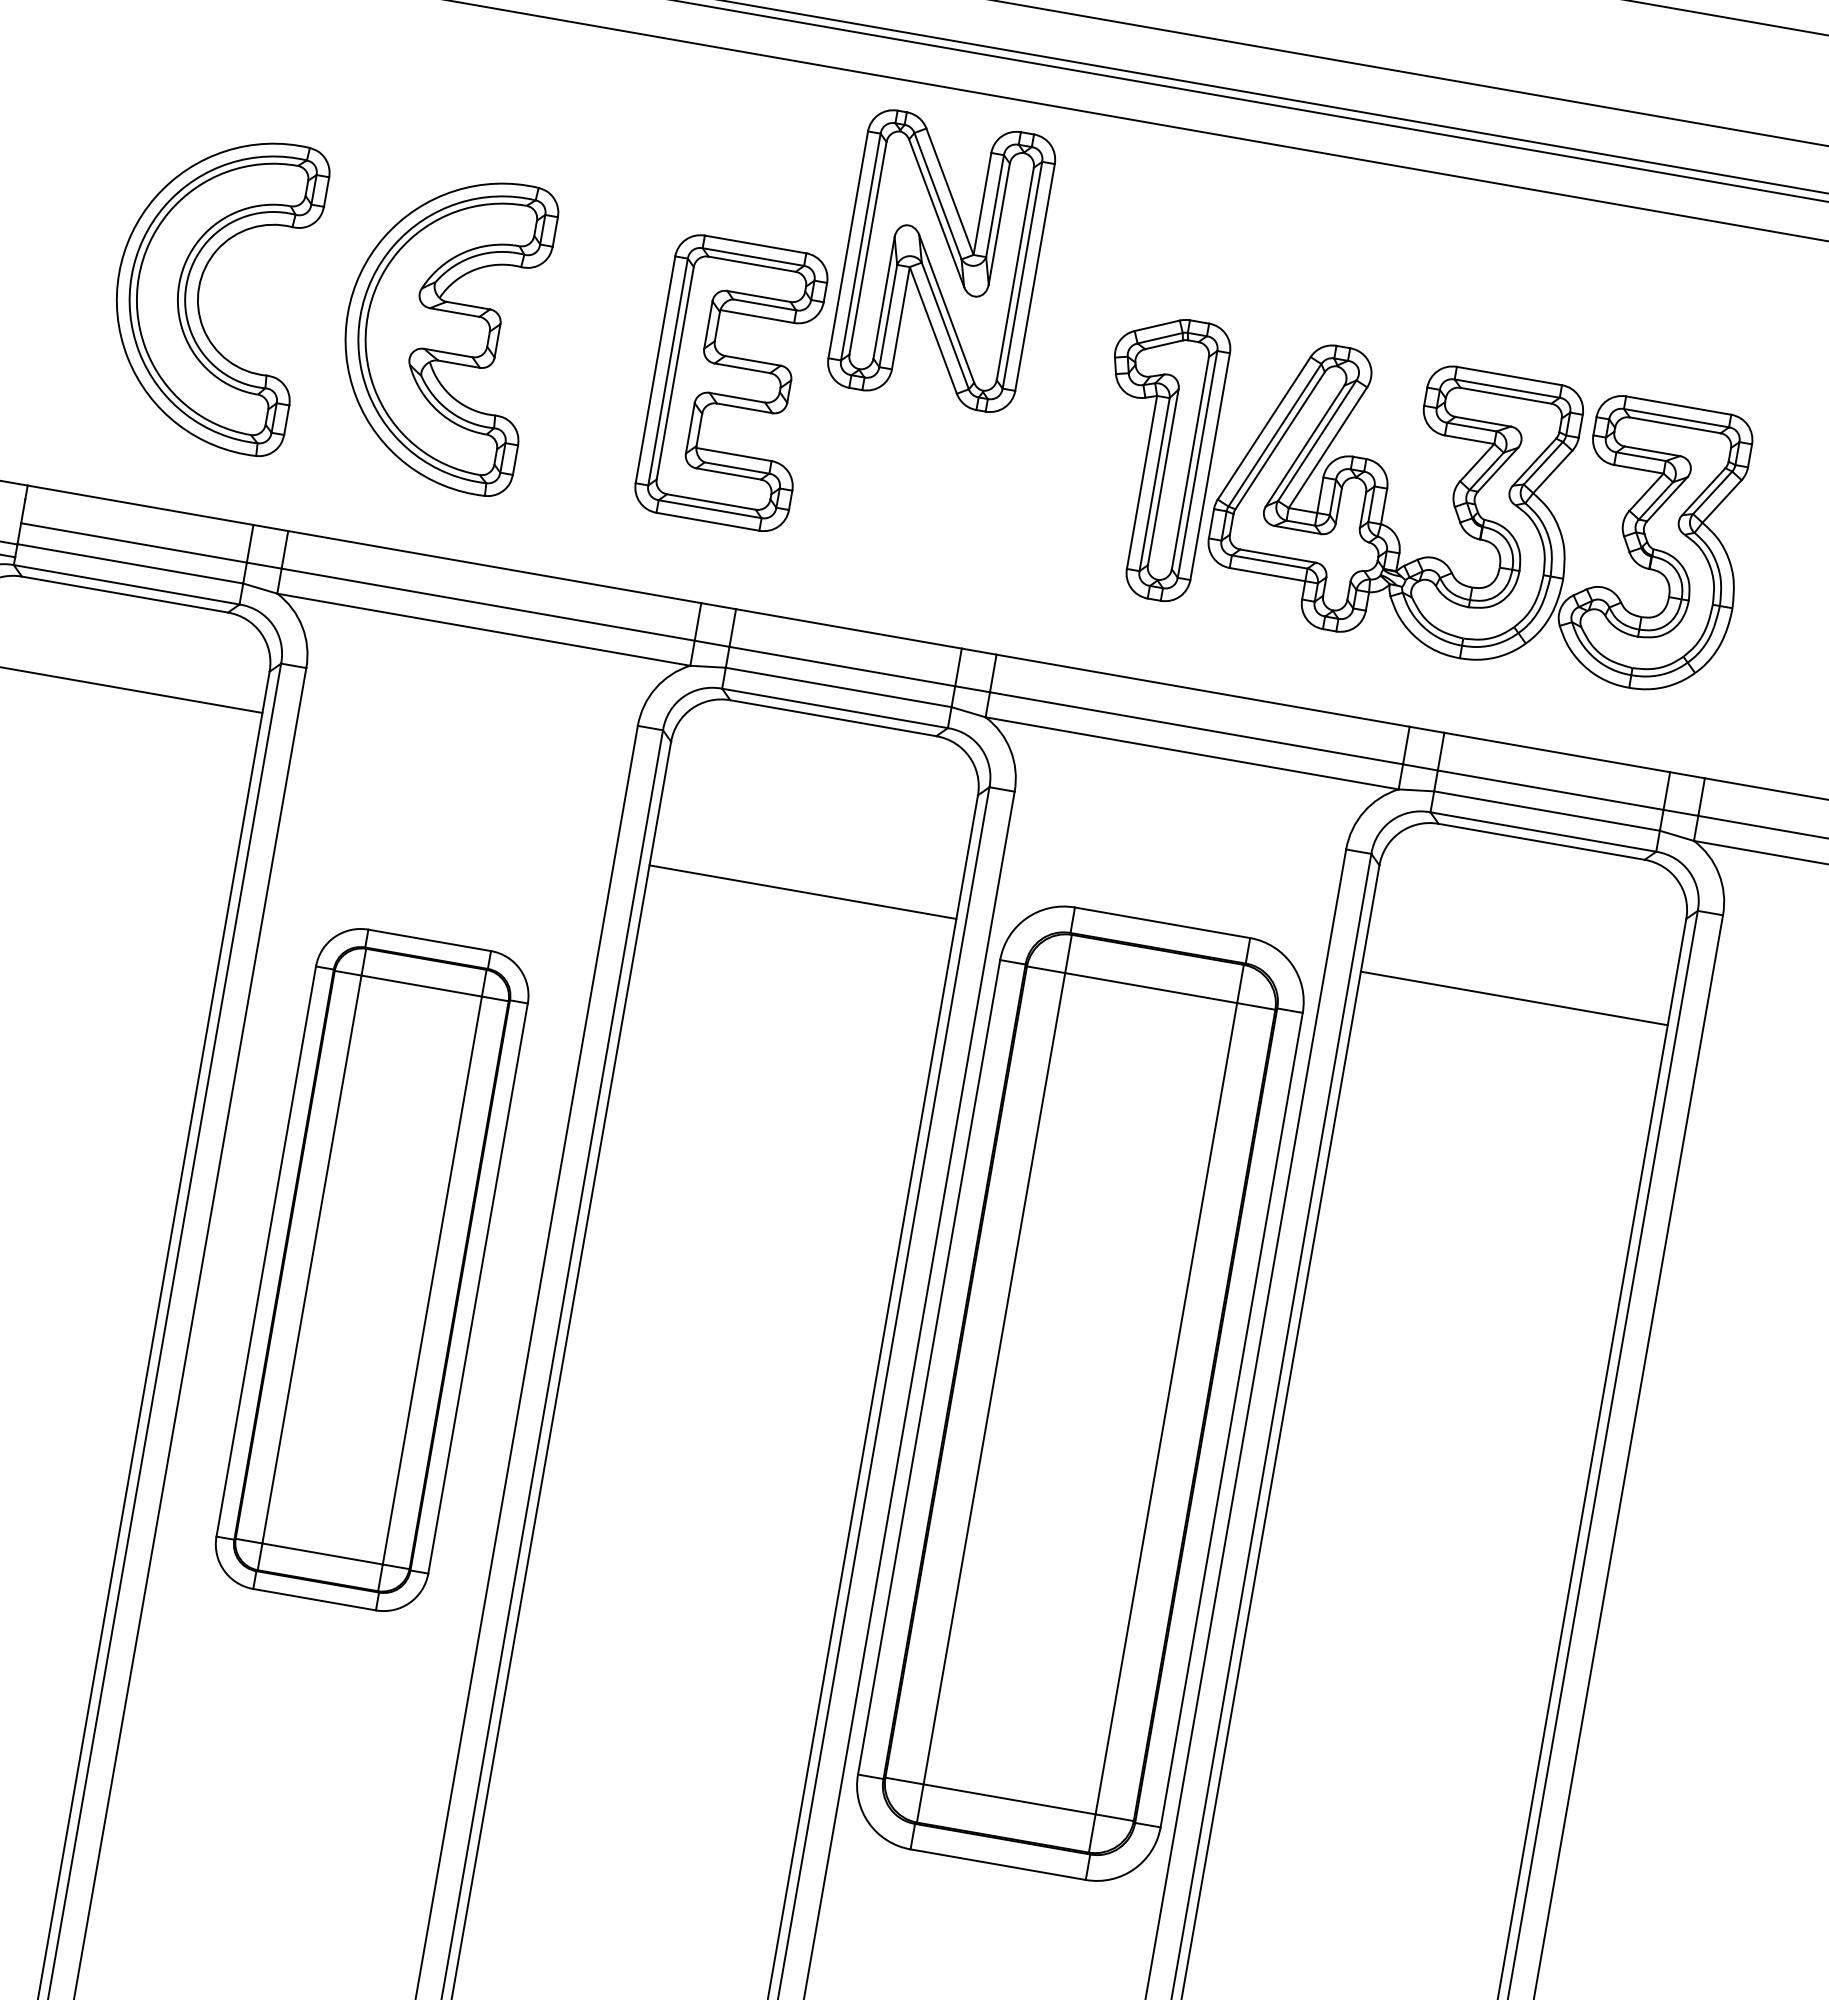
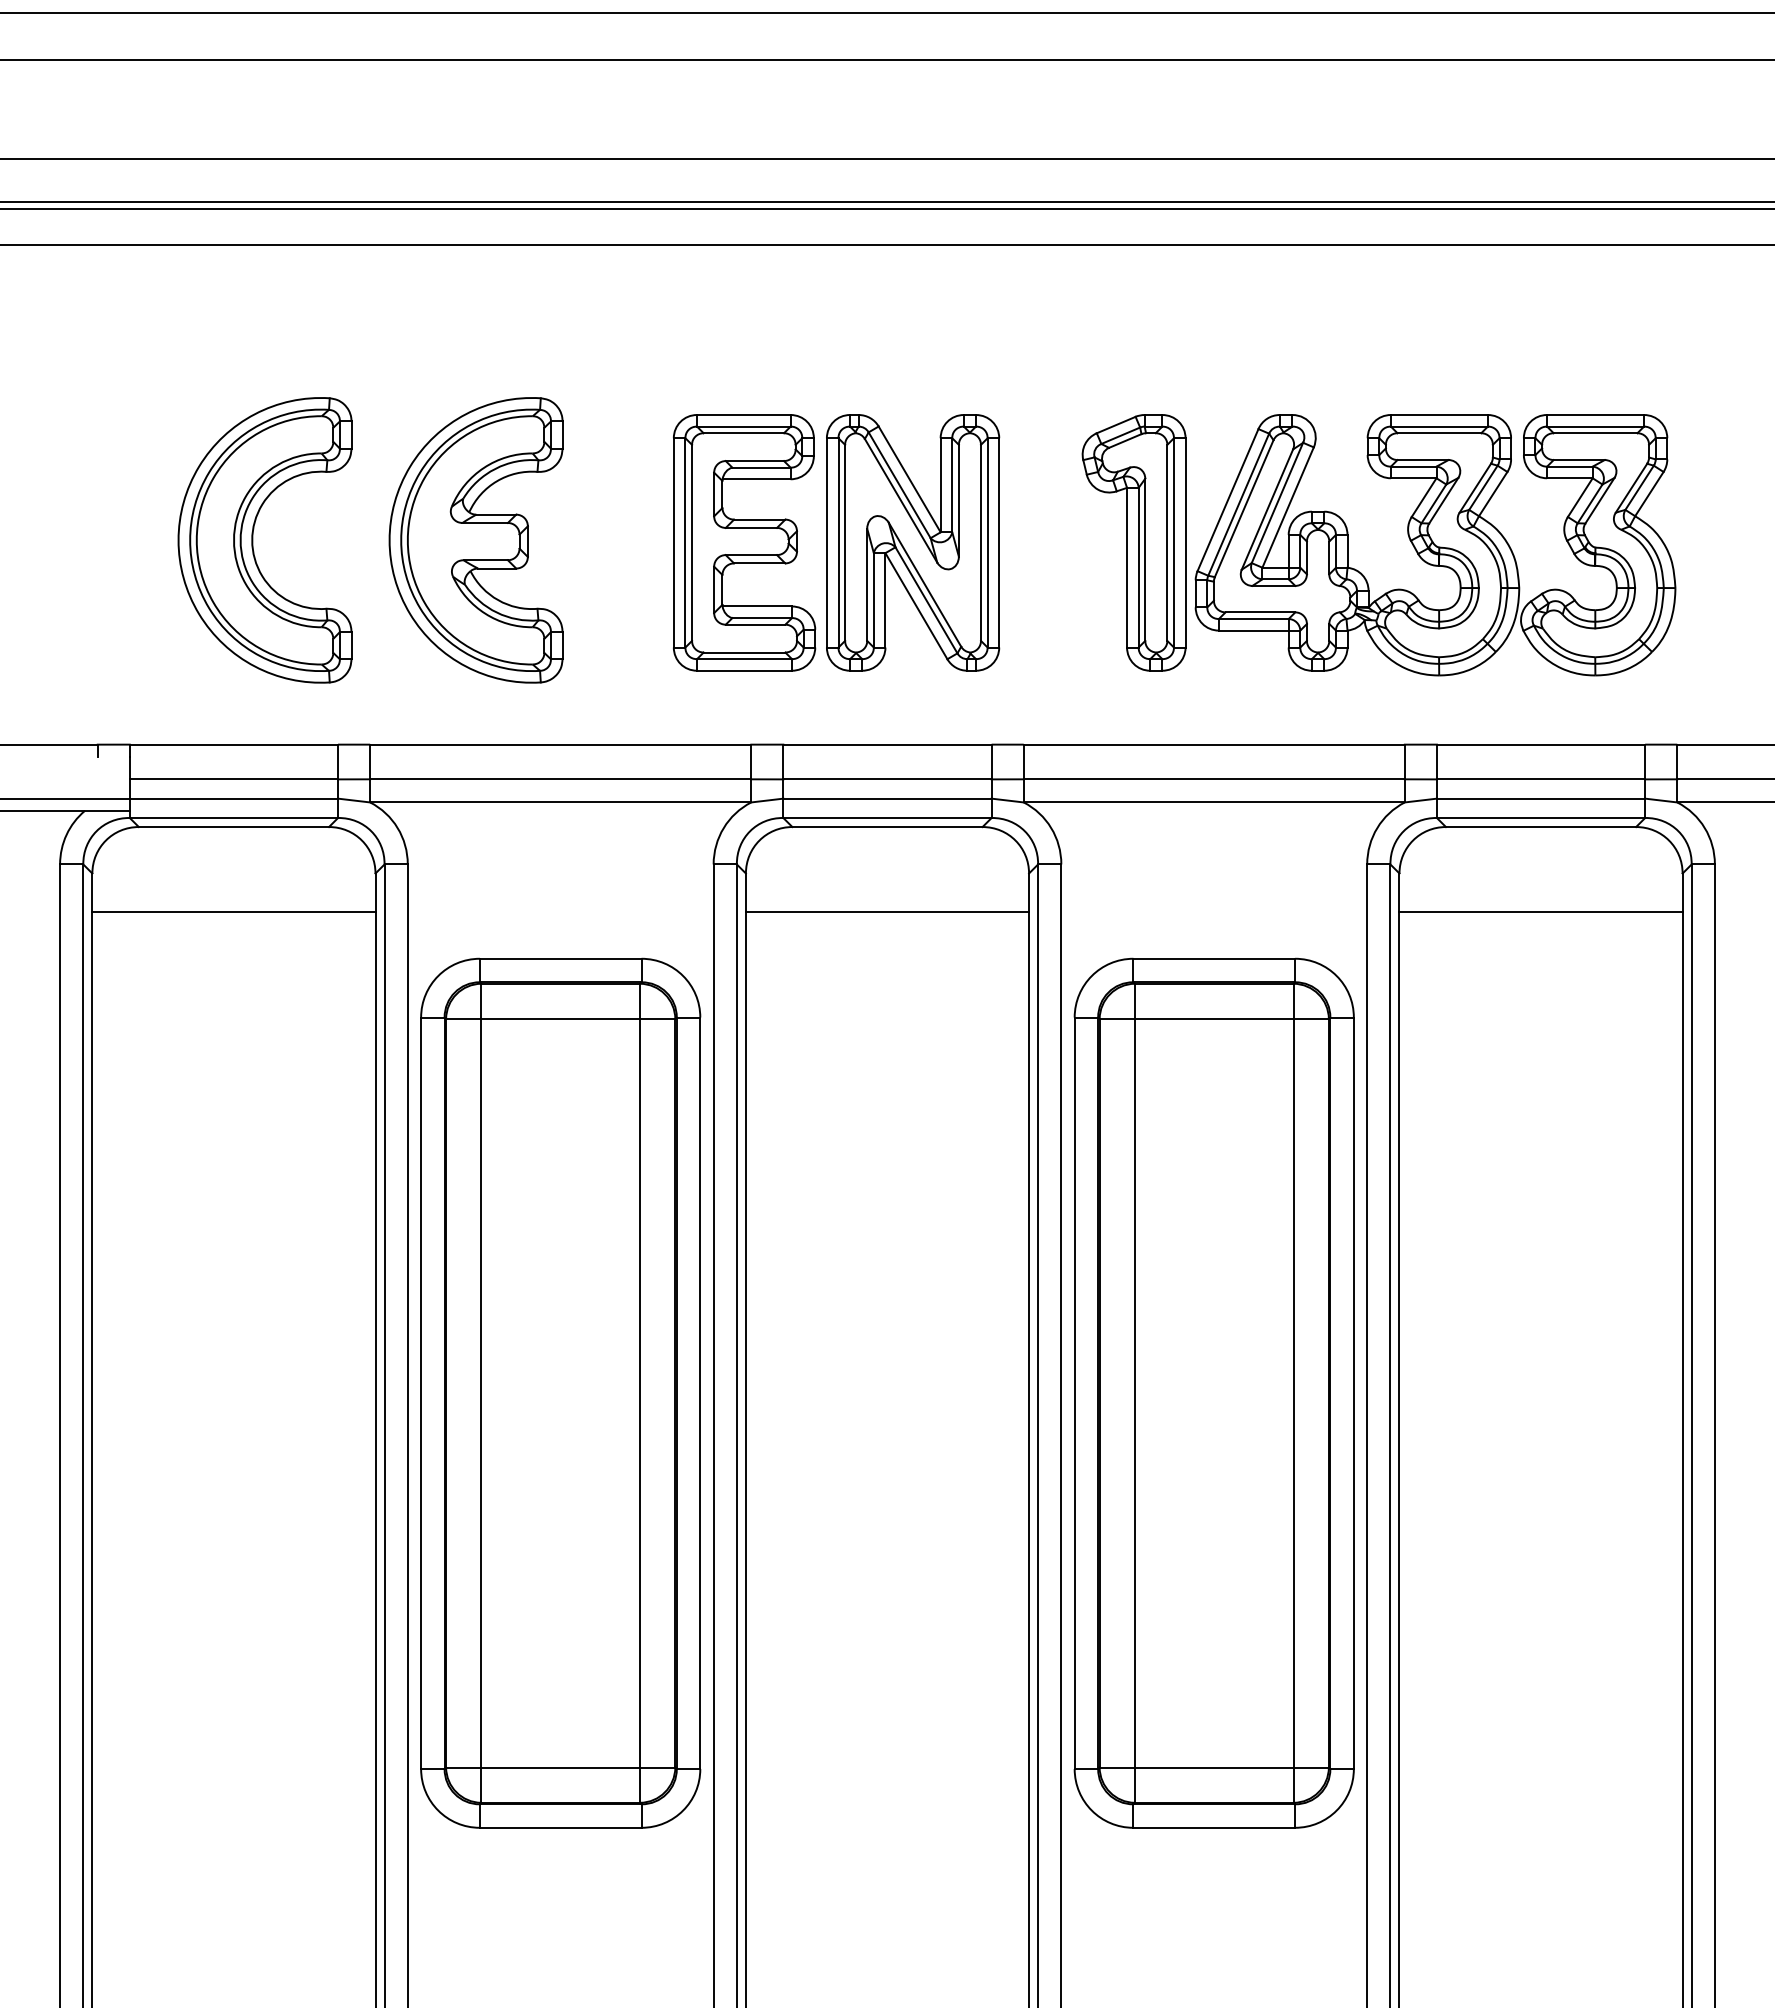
part: (942, 260) -> (913, 542), moved
line: (802, 892) -> (887, 911), moved
line: (1513, 998) -> (1540, 911), moved
part: (371, 1269) -> (560, 1392), size x1.43

